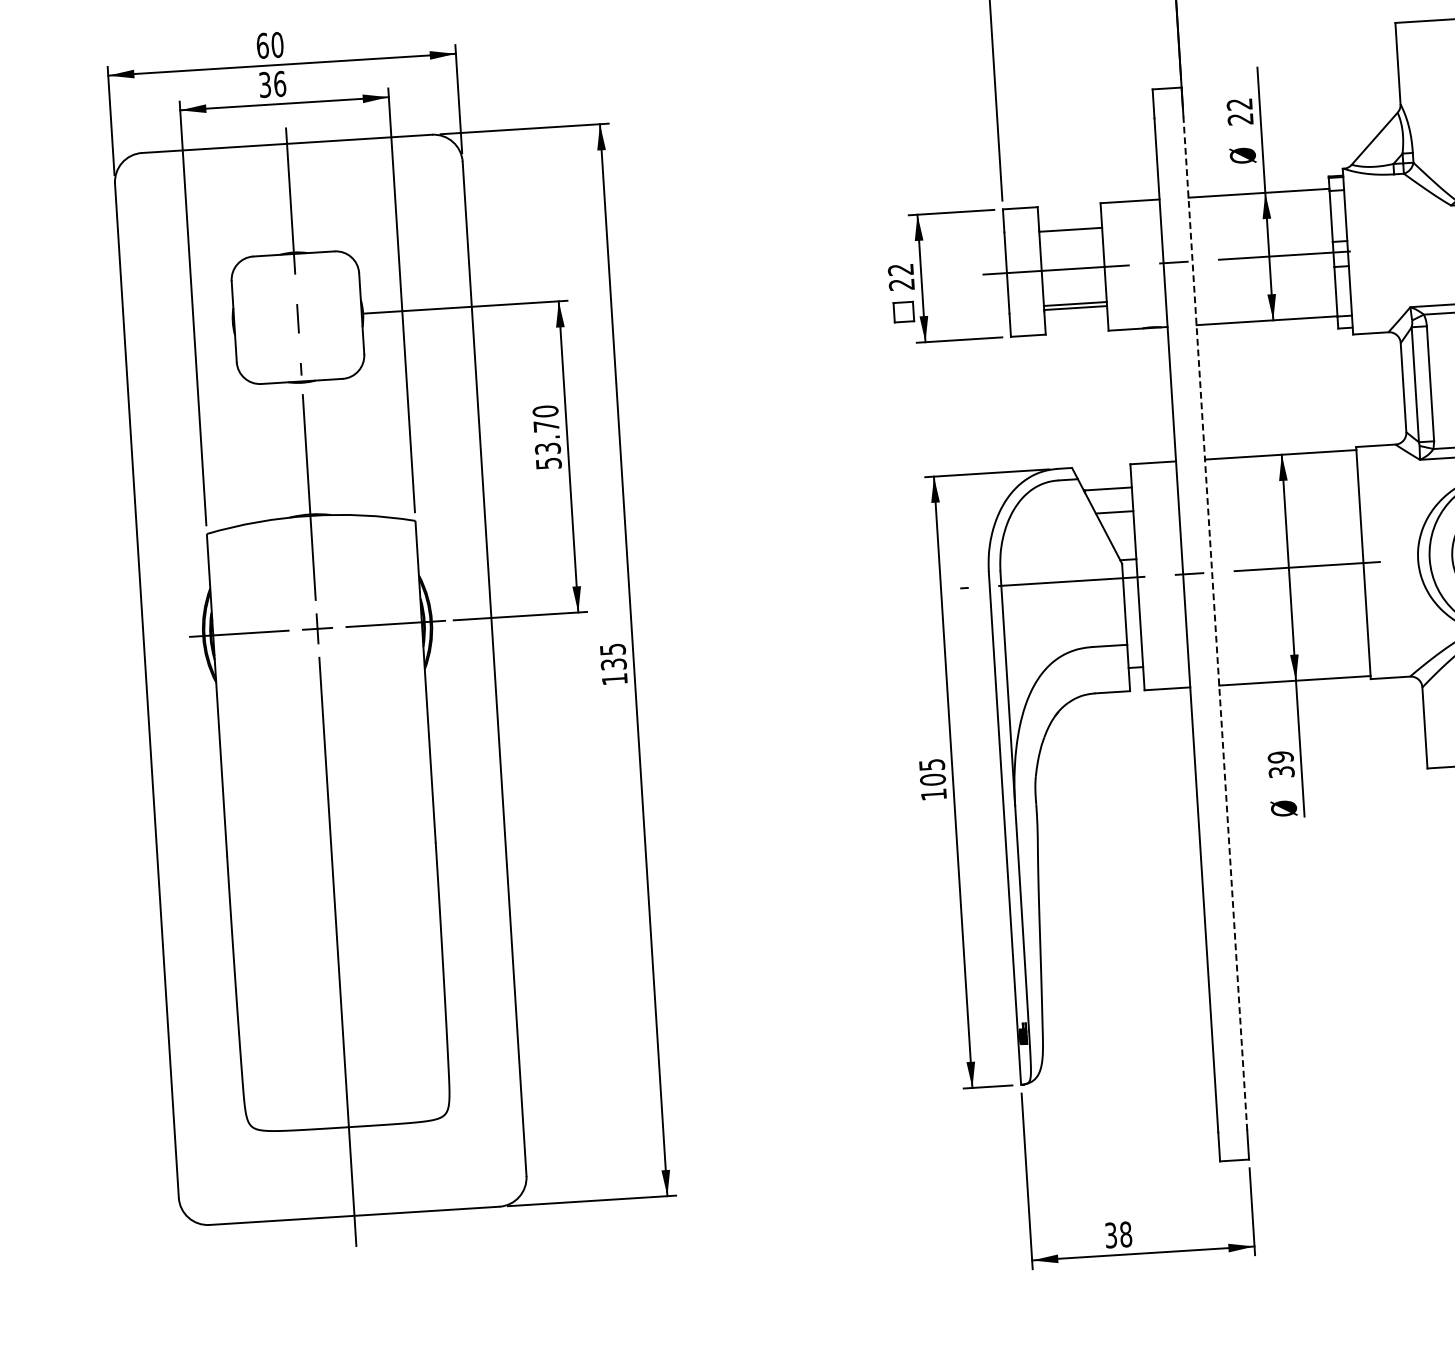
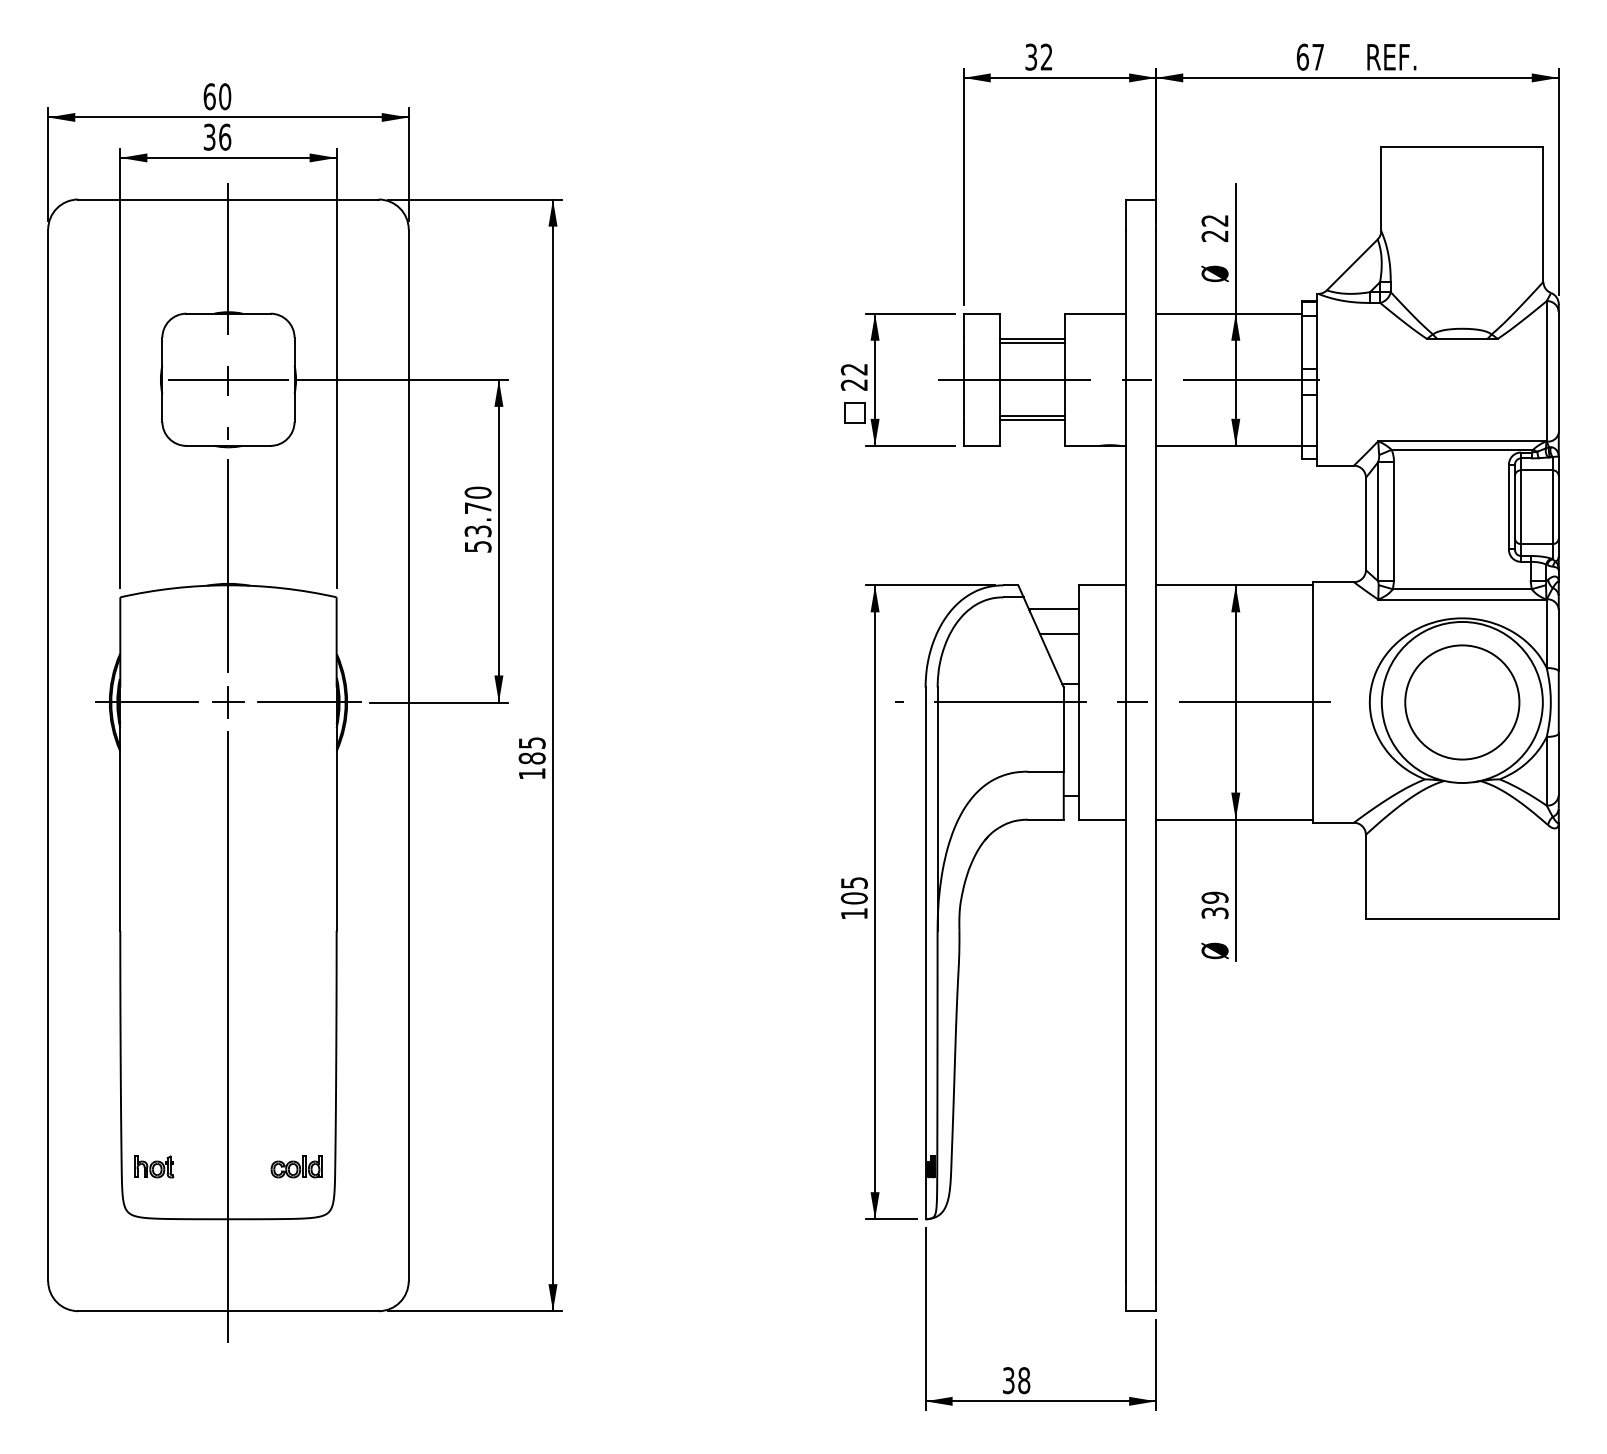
line: (1070, 233) -> (1031, 343), added
line: (297, 317) -> (228, 379), added
line: (1215, 623) -> (1156, 755), dashed -> solid
text: (613, 664) -> (531, 758), 135 -> 185
part: (411, 1072) -> (296, 1166), added
part: (274, 1080) -> (154, 1166), added

